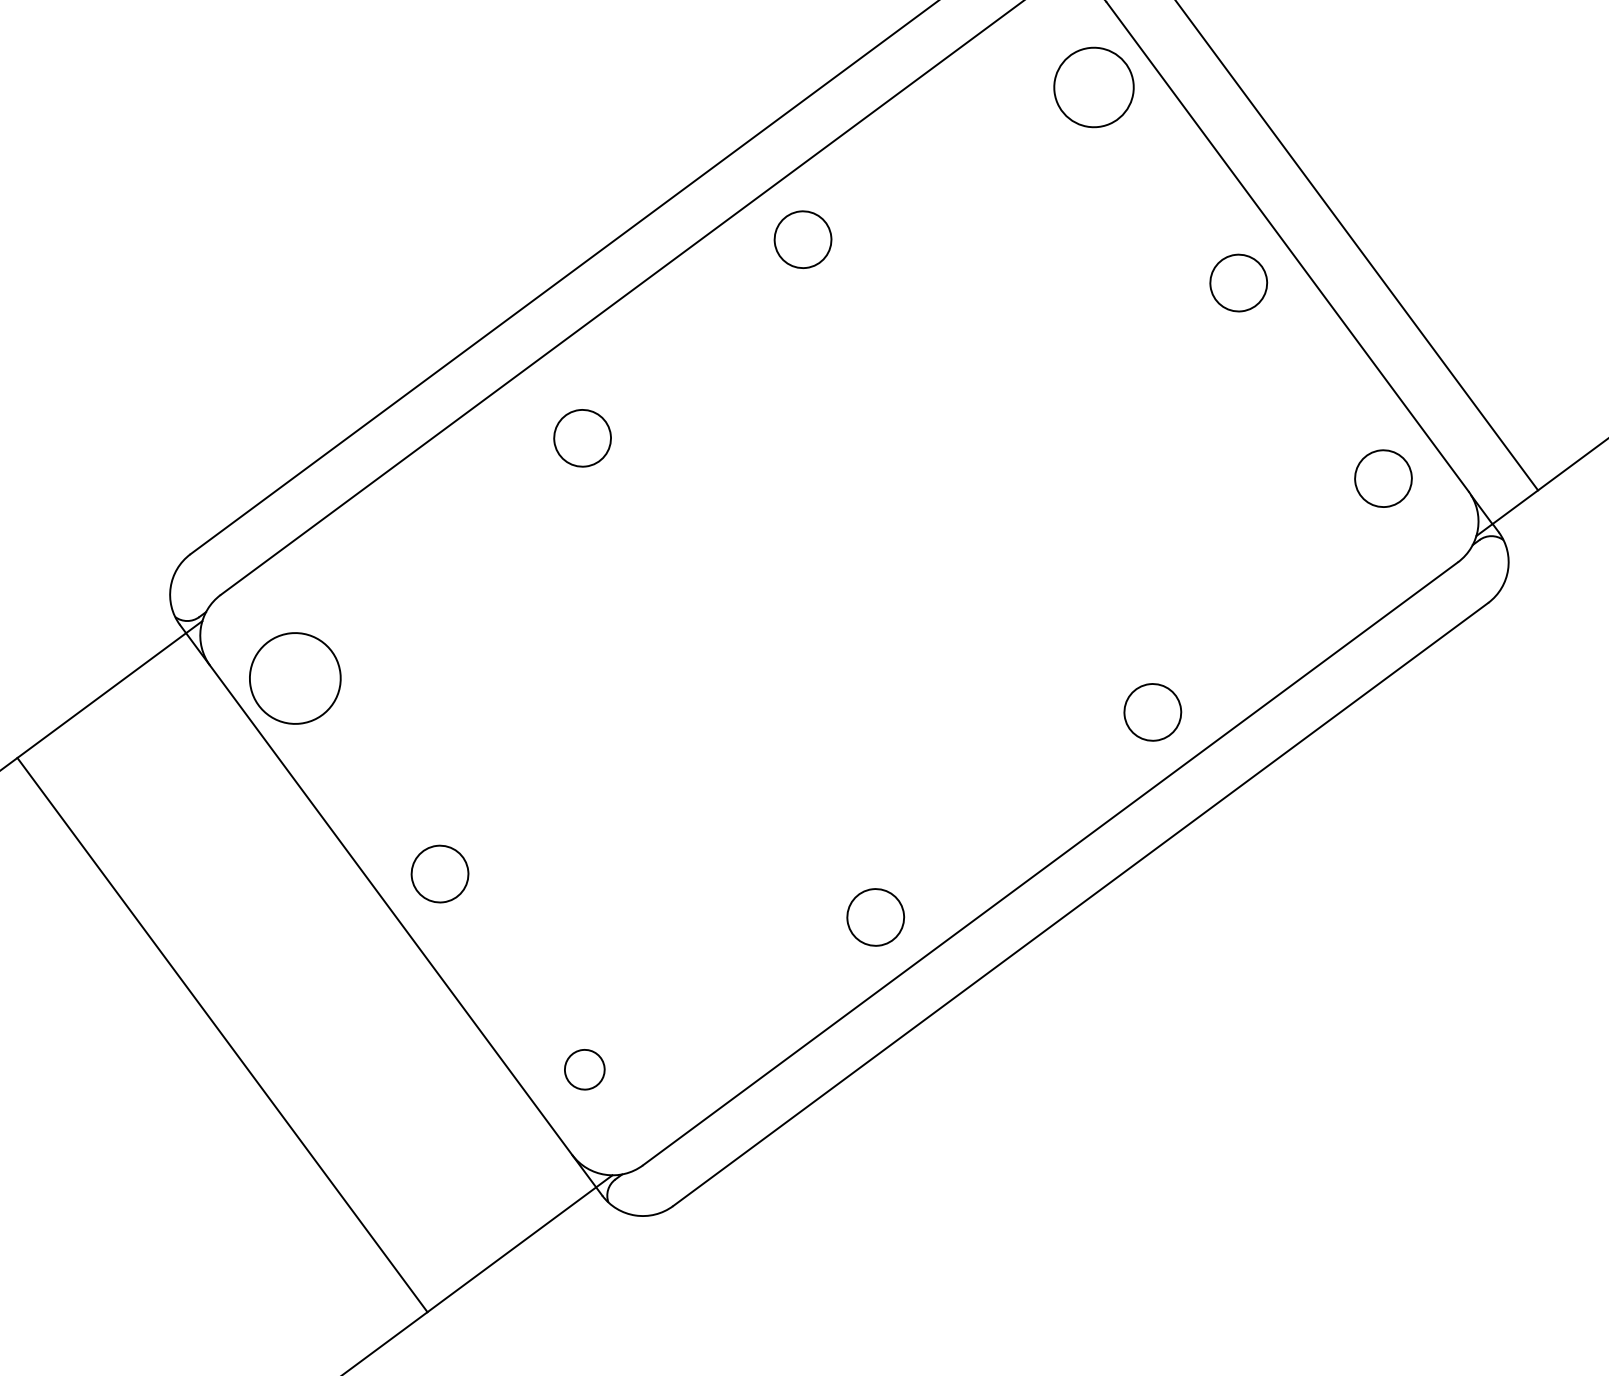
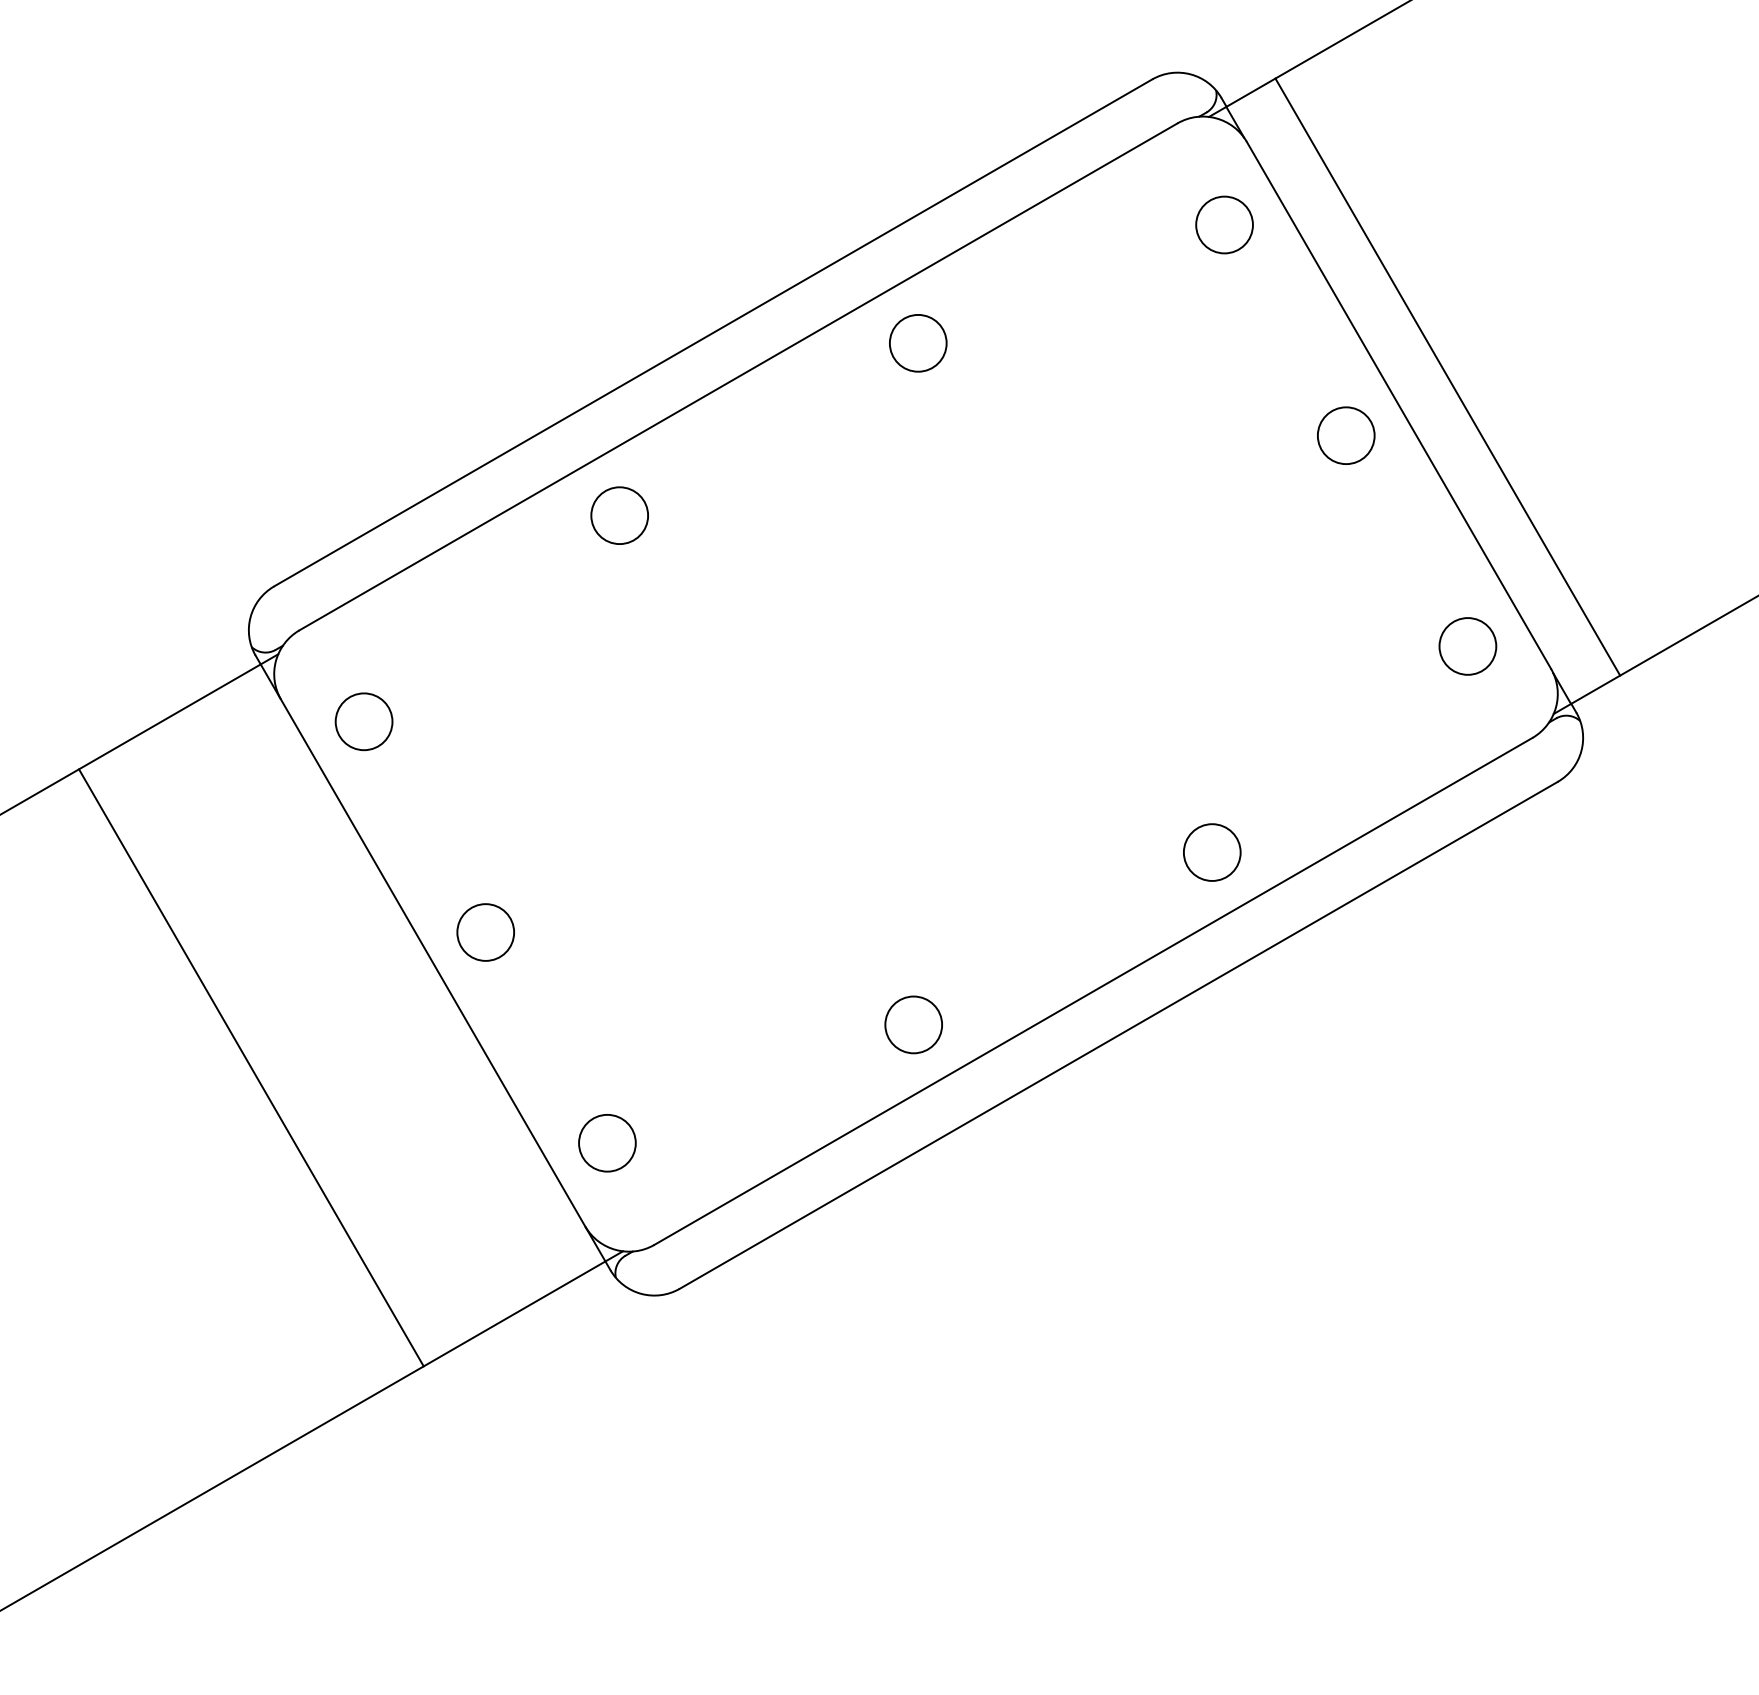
circle: (1093, 86) -> (1224, 224), size x0.71
circle: (582, 438) -> (619, 515), moved
circle: (294, 678) -> (363, 721), size x0.62
circle: (584, 1069) -> (607, 1143), size x1.43

